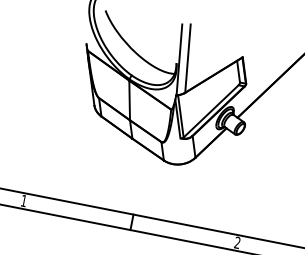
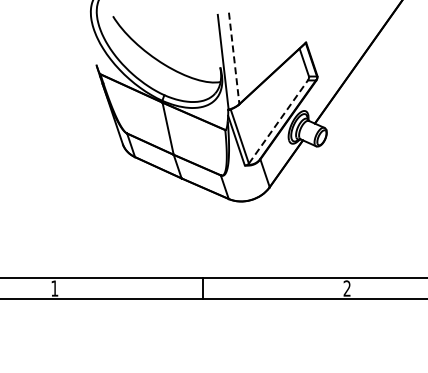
line: (188, 58) -> (234, 58), solid -> dashed
line: (211, 111) -> (278, 122), solid -> dashed

